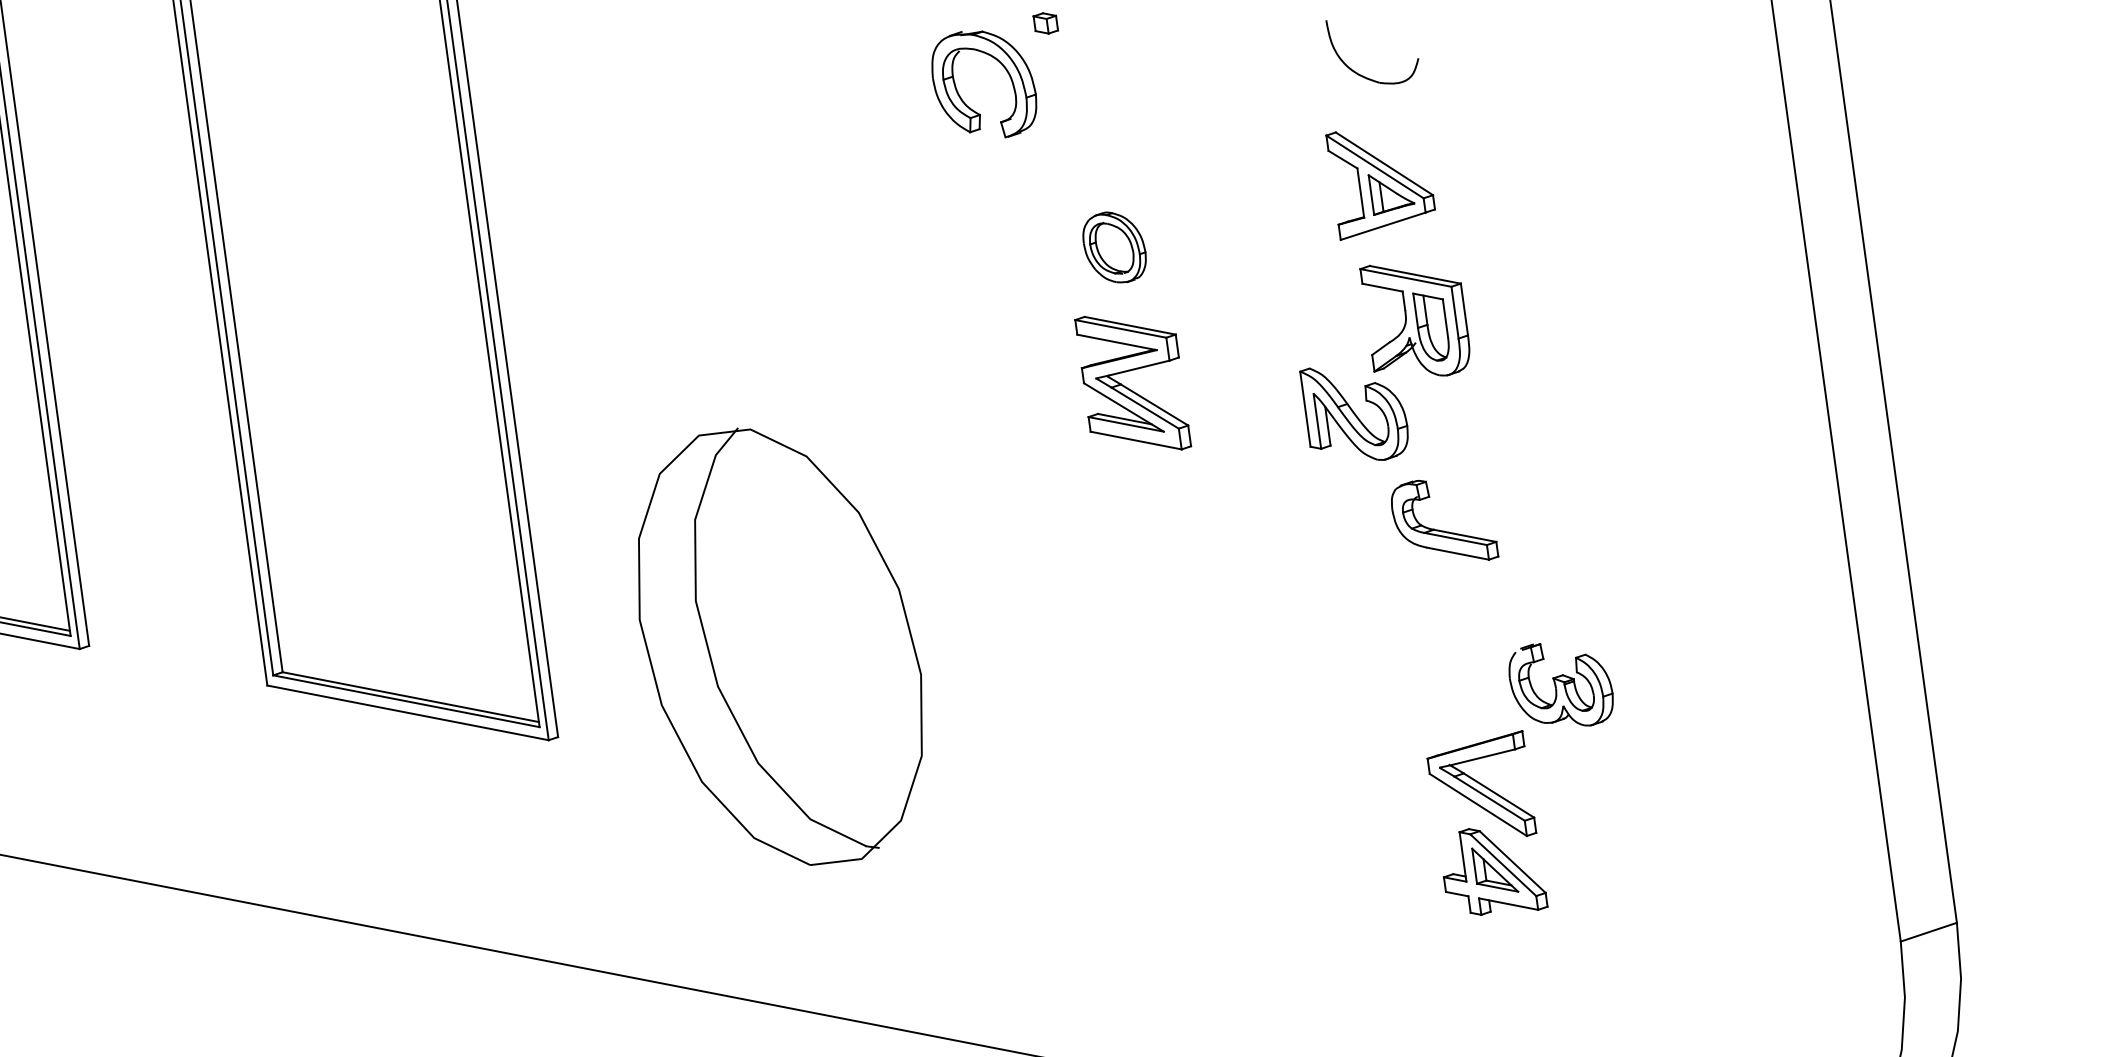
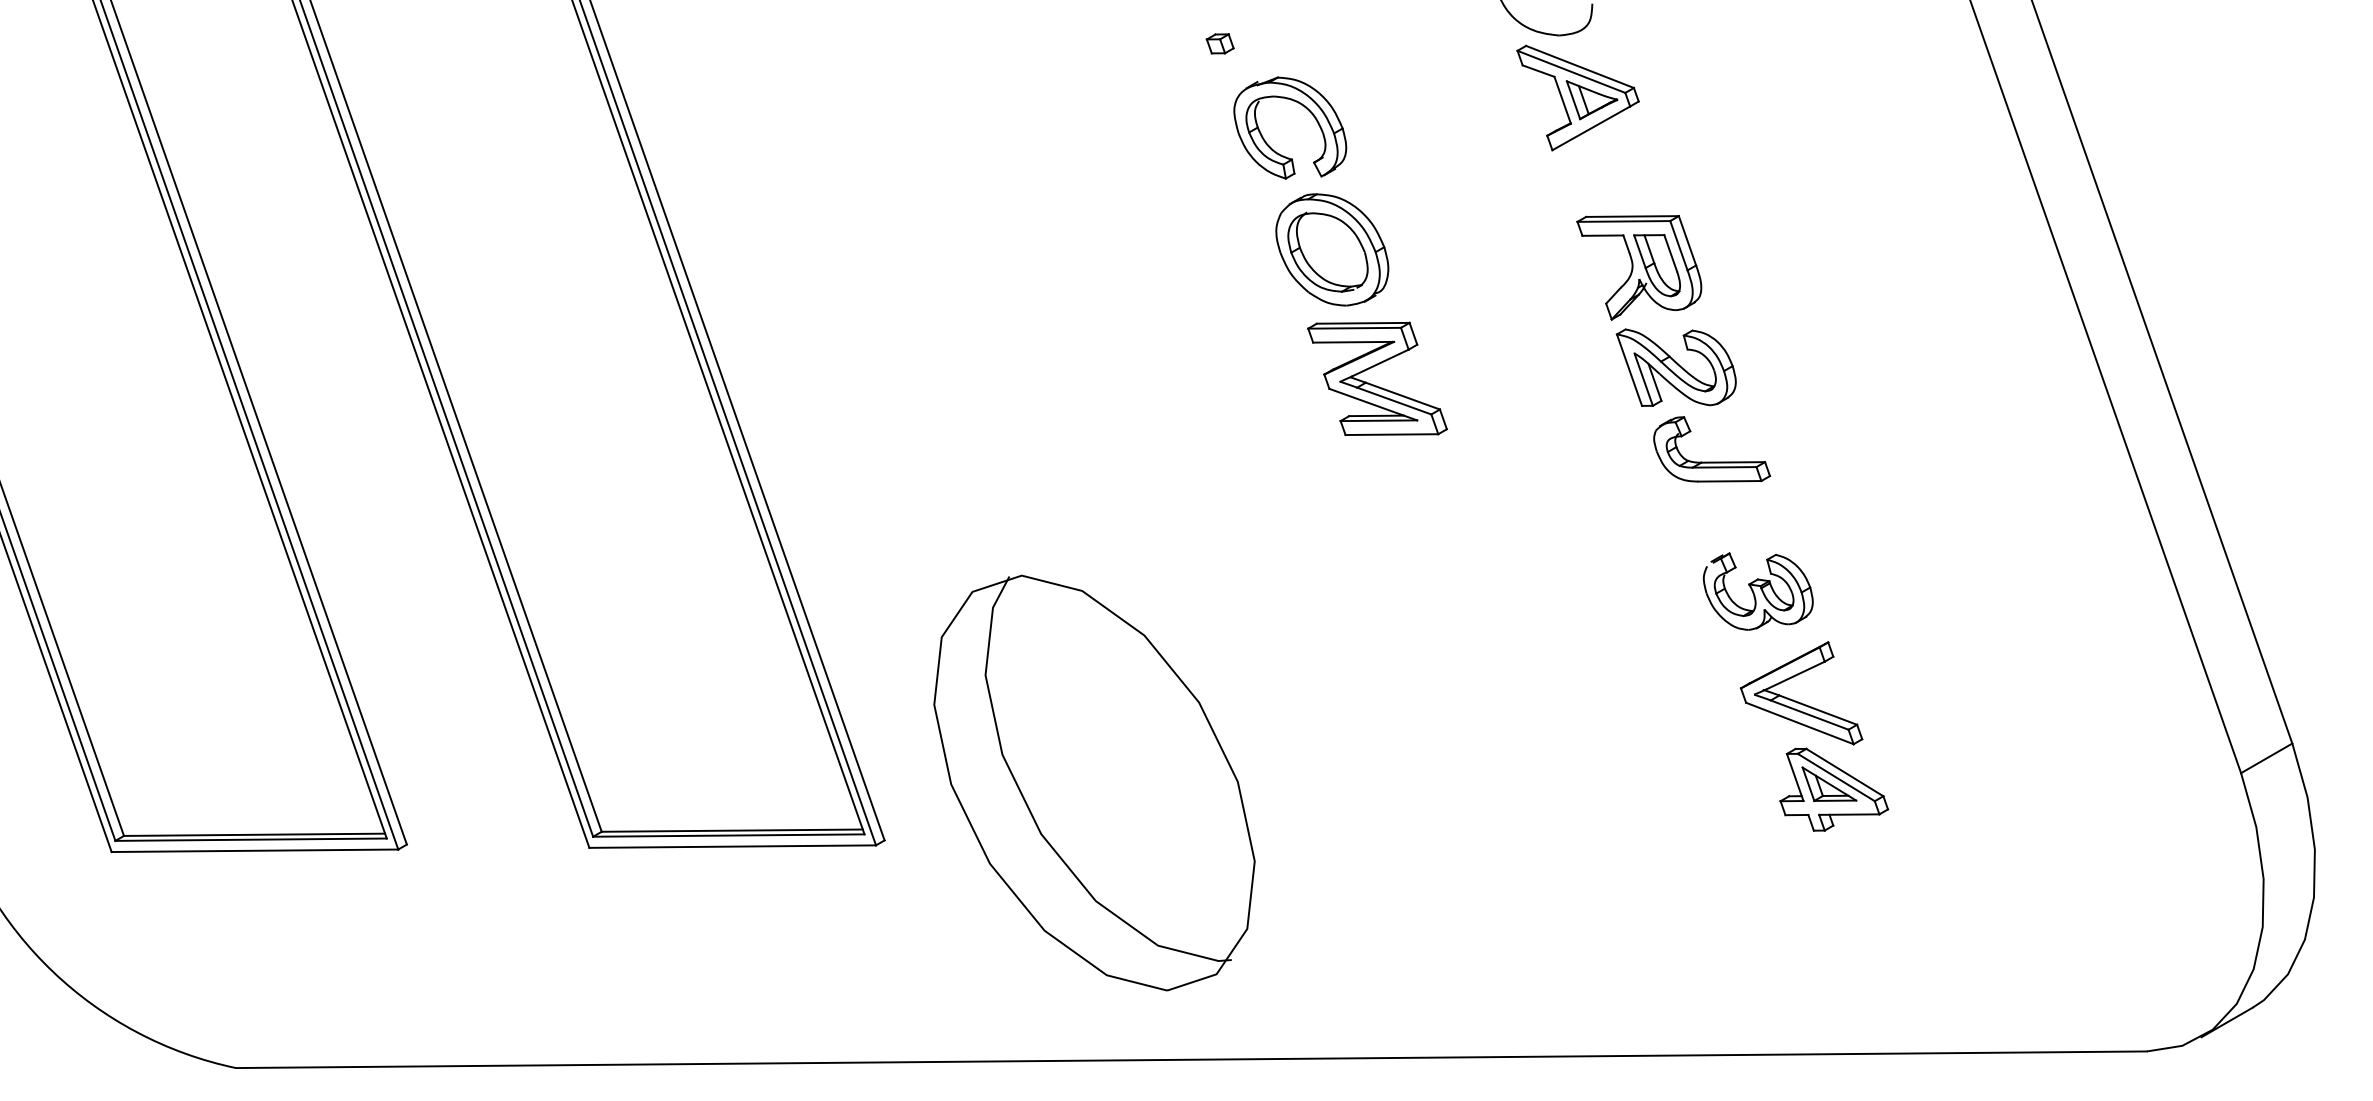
part: (1004, 68) -> (1306, 109), moved
part: (1375, 193) -> (1577, 97), moved
part: (1114, 247) -> (1332, 249), size x1.67
part: (1350, 415) -> (1675, 367), moved
part: (780, 646) -> (1094, 782), moved
part: (1561, 687) -> (1758, 591), moved

